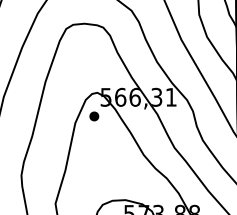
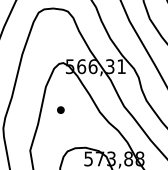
part: (94, 116) -> (61, 110), moved

